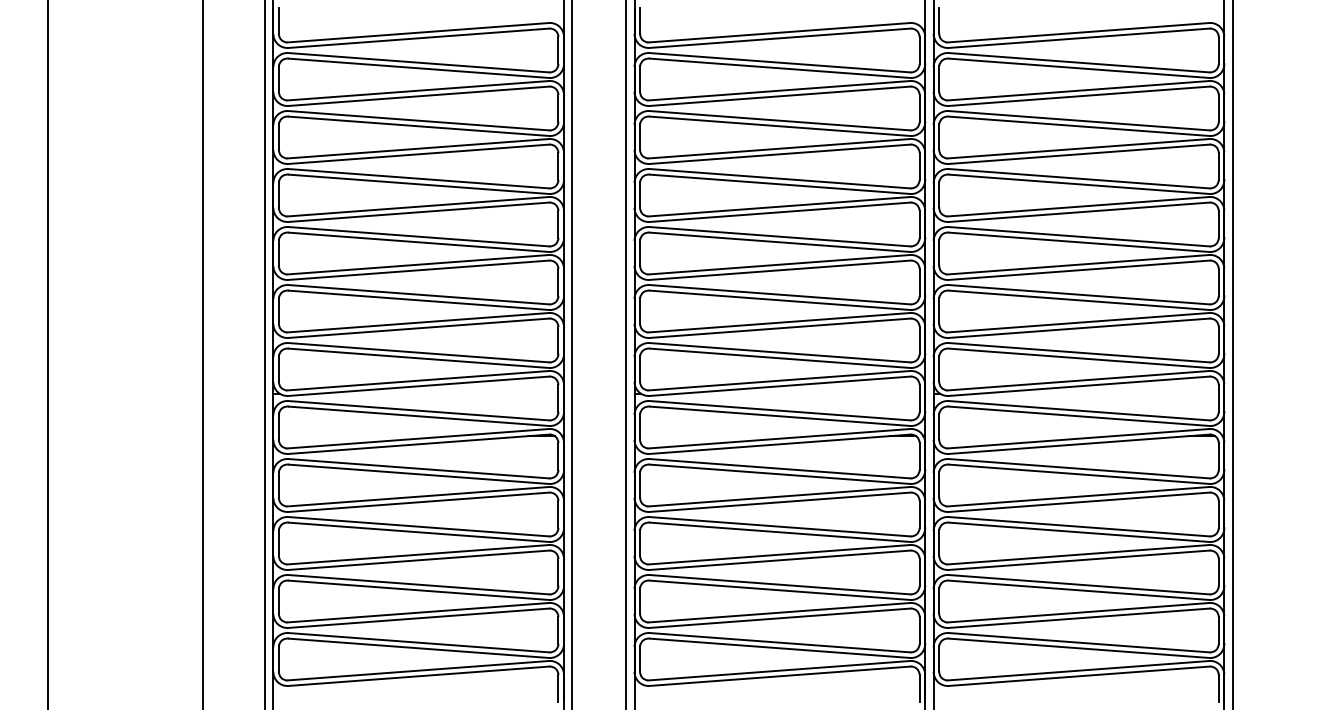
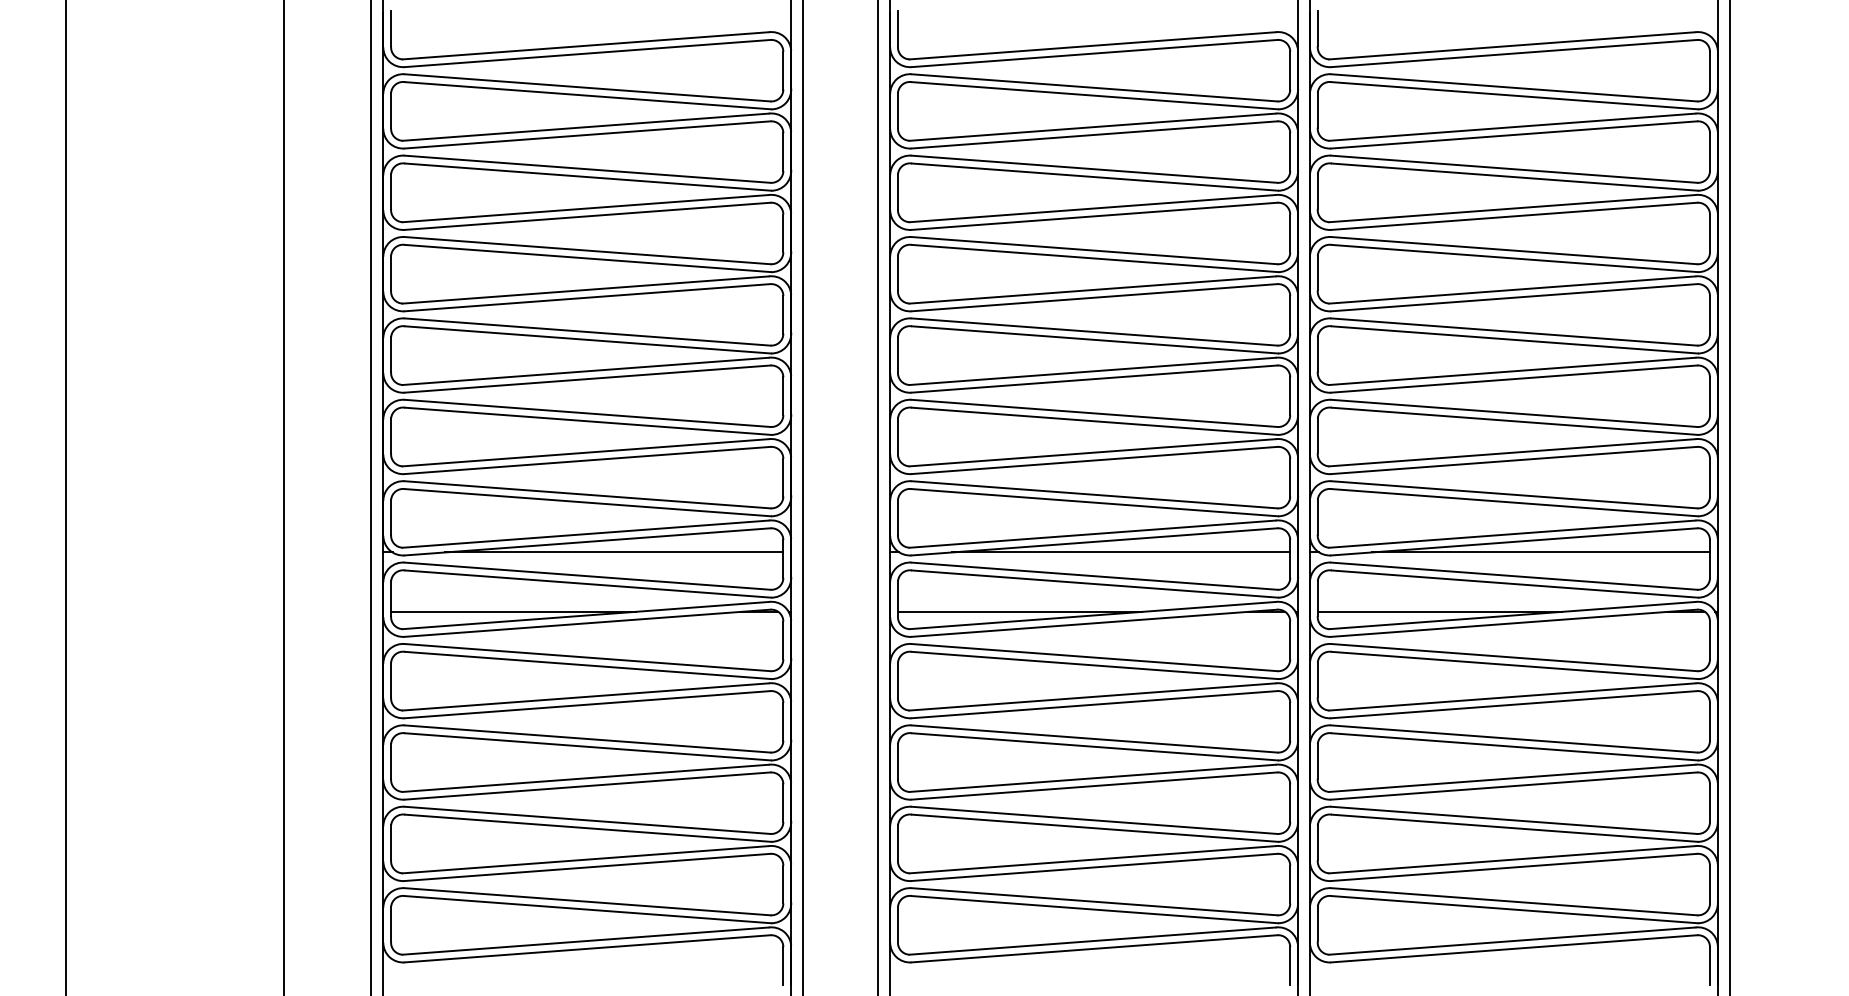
line: (438, 393) -> (614, 552), added
line: (799, 393) -> (1121, 552), added
line: (1098, 393) -> (1541, 552), added
line: (366, 435) -> (513, 611), added
line: (727, 435) -> (1020, 611), added
line: (1025, 435) -> (1439, 611), added

